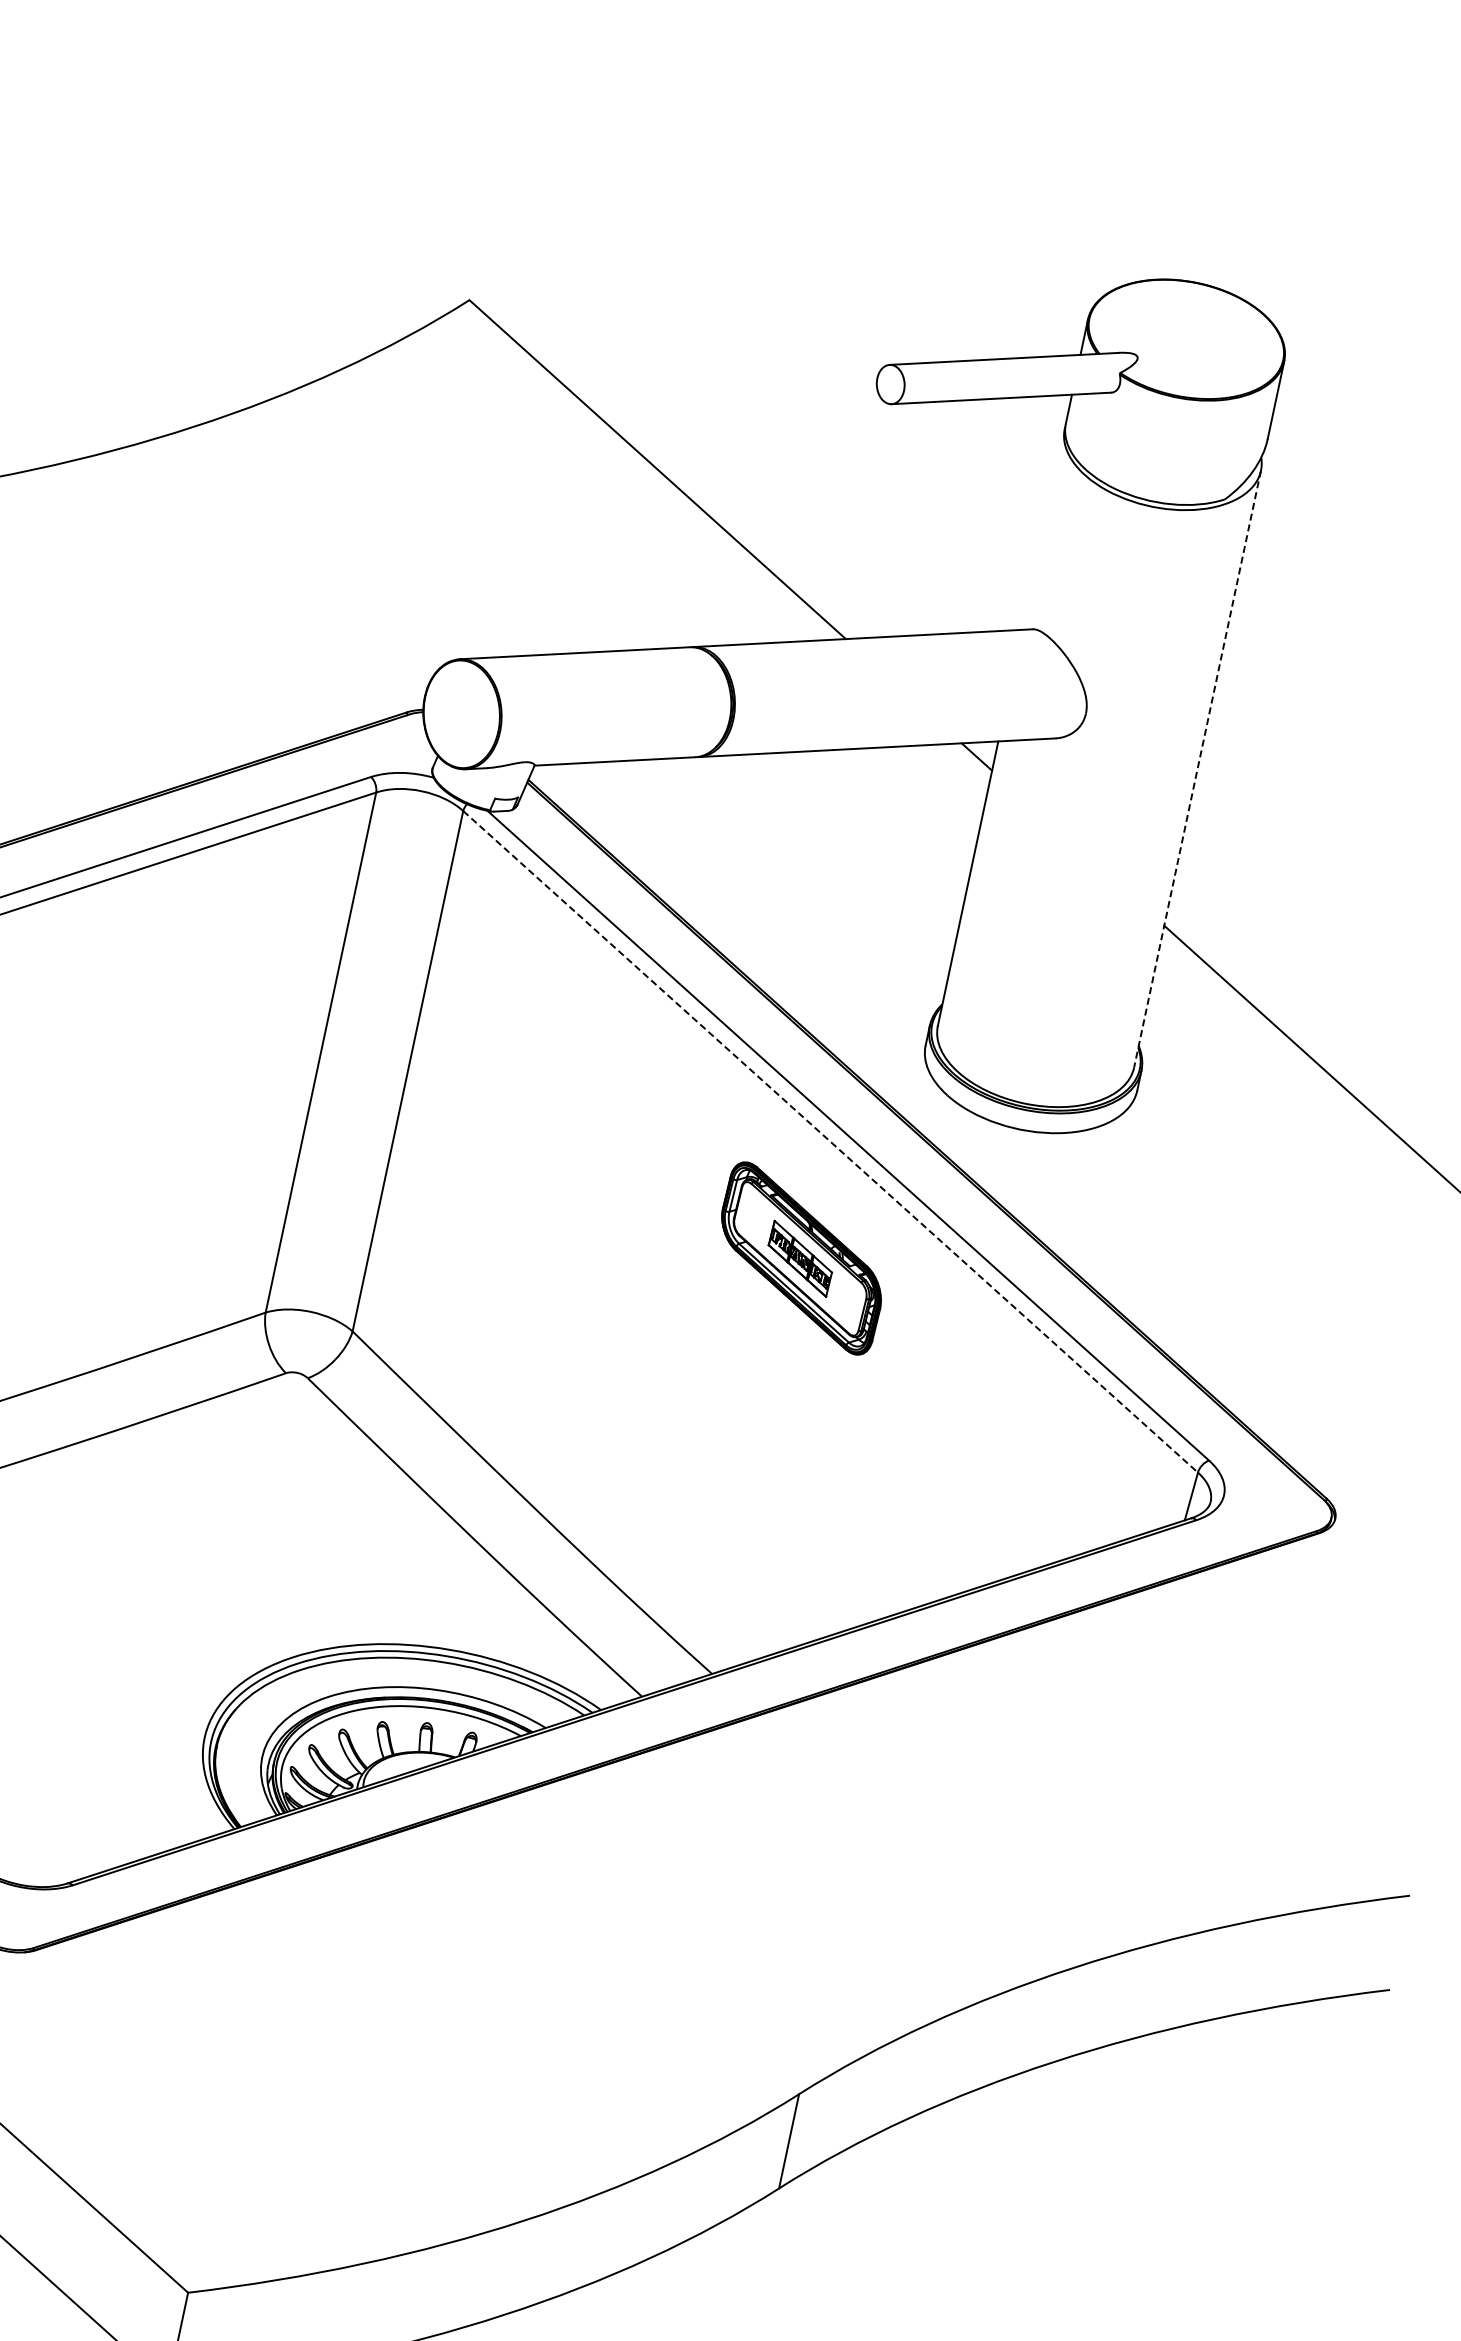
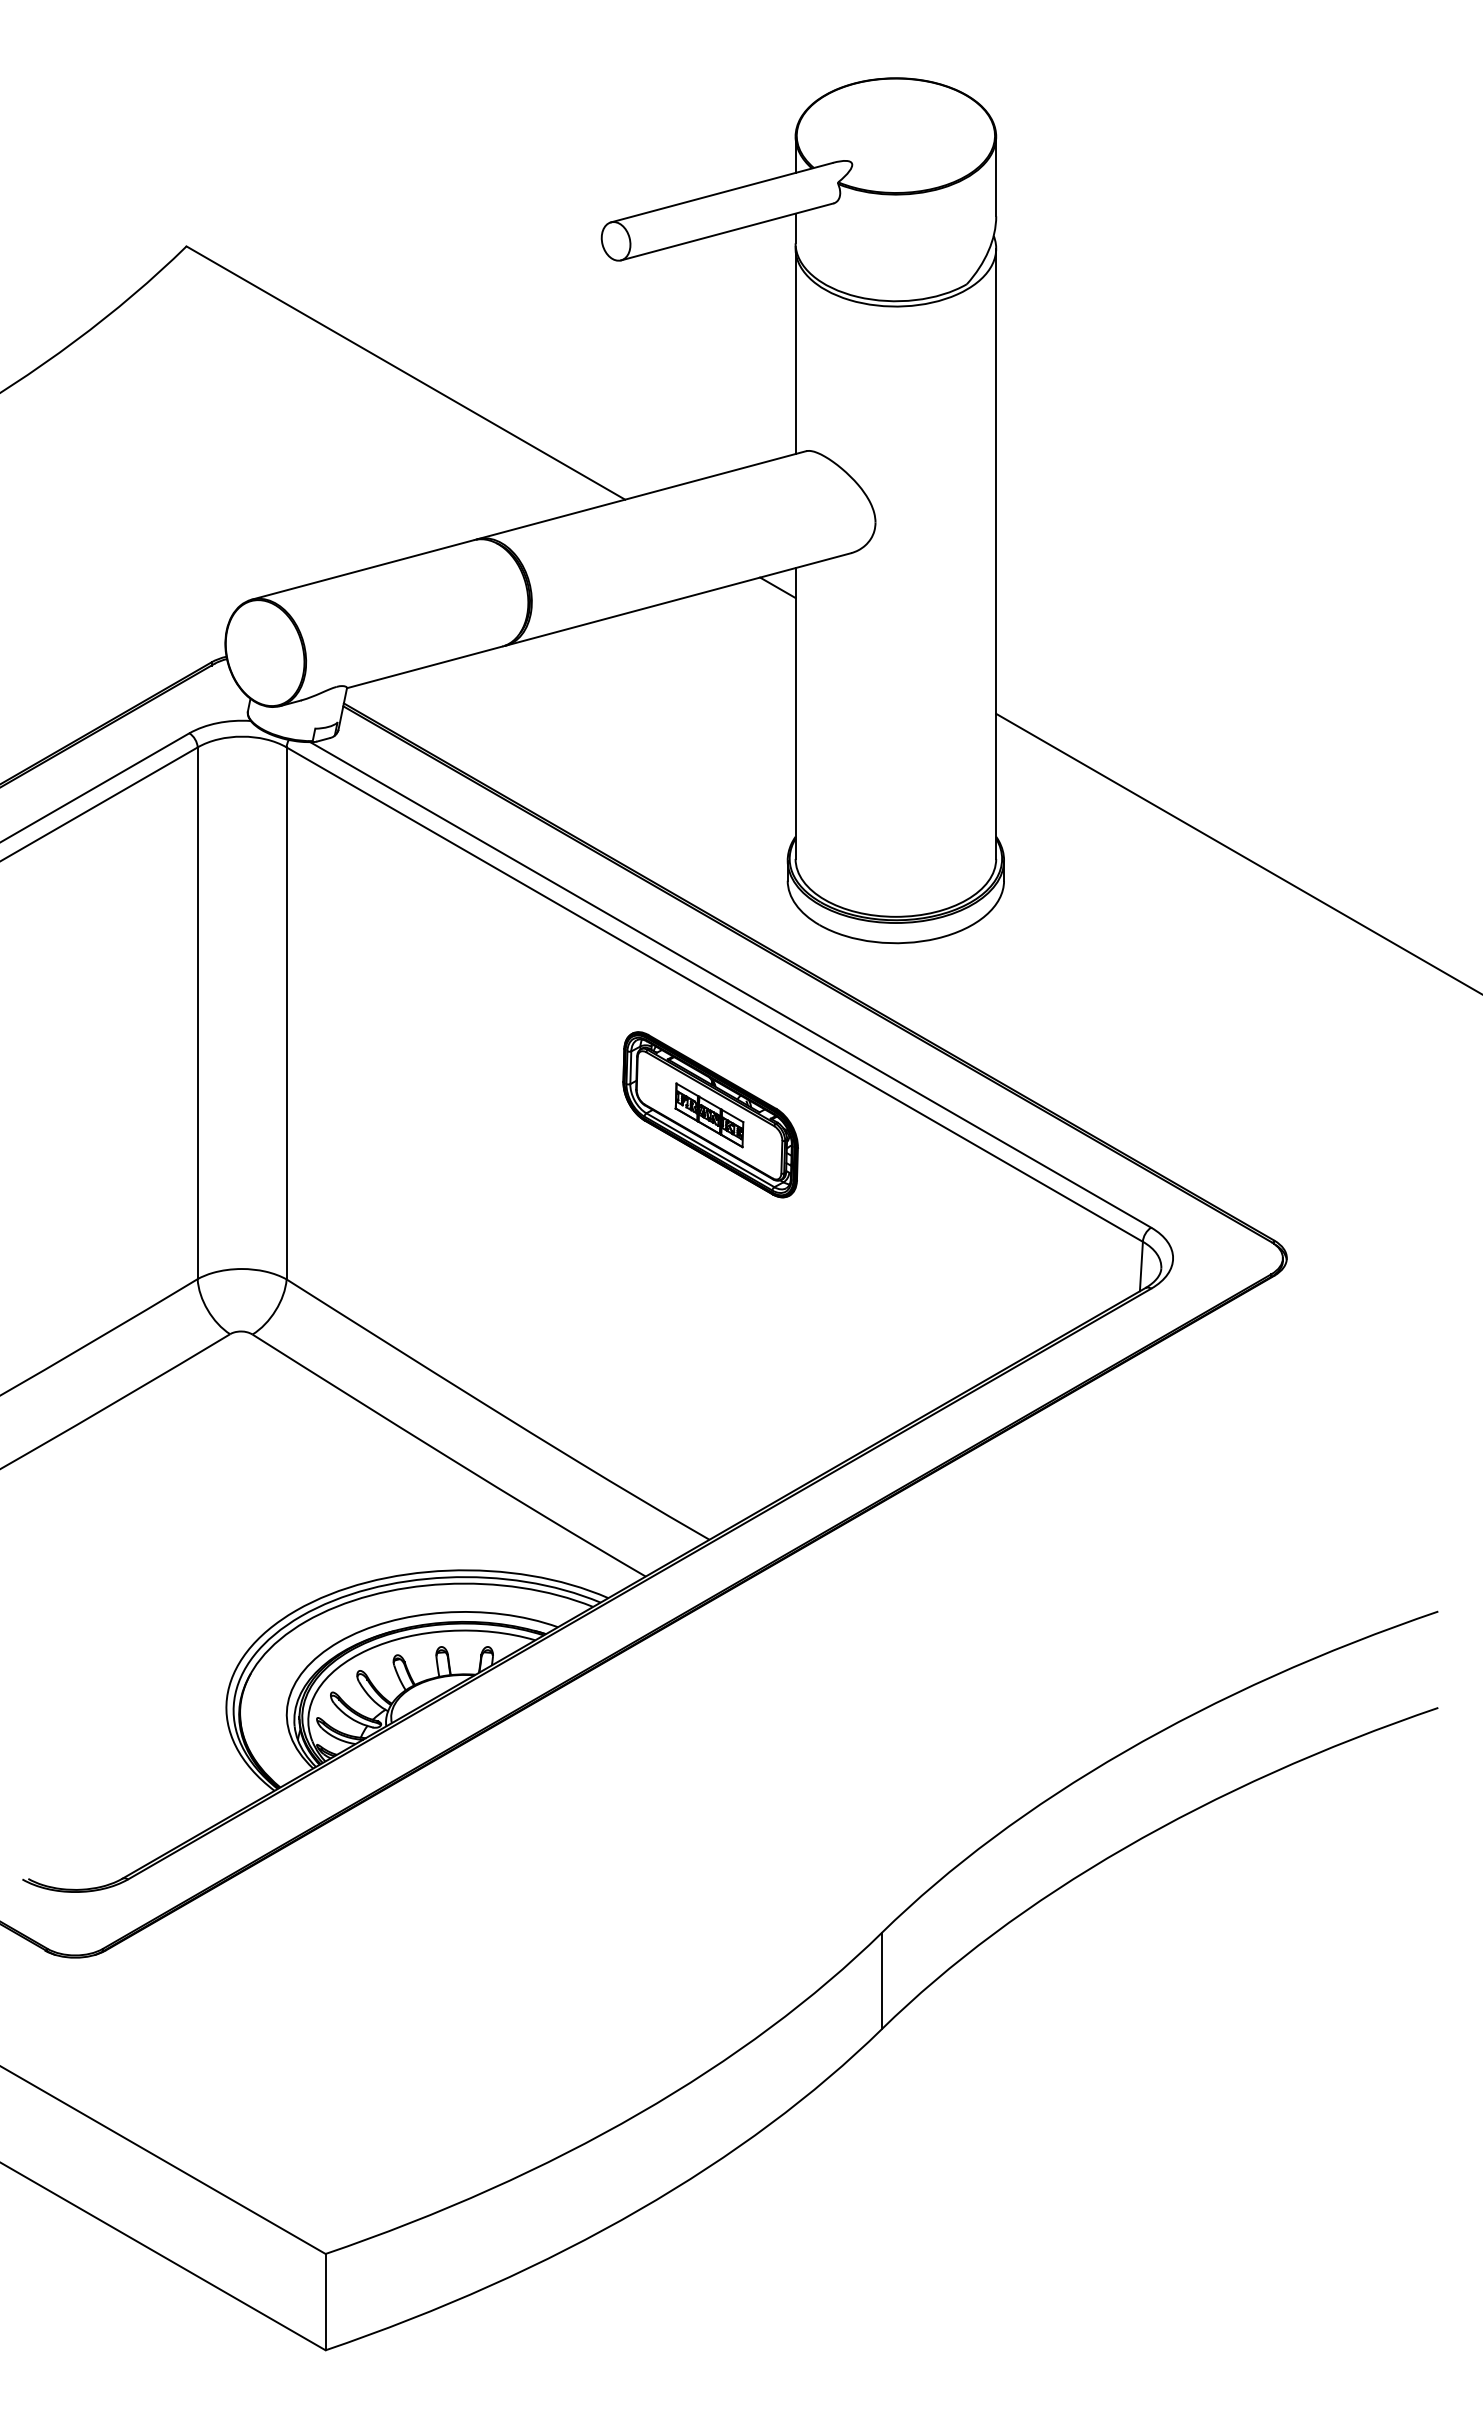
line: (1043, 529) -> (795, 351), added
line: (1197, 769) -> (996, 554), dashed -> solid
line: (831, 1141) -> (715, 994), dashed -> solid

